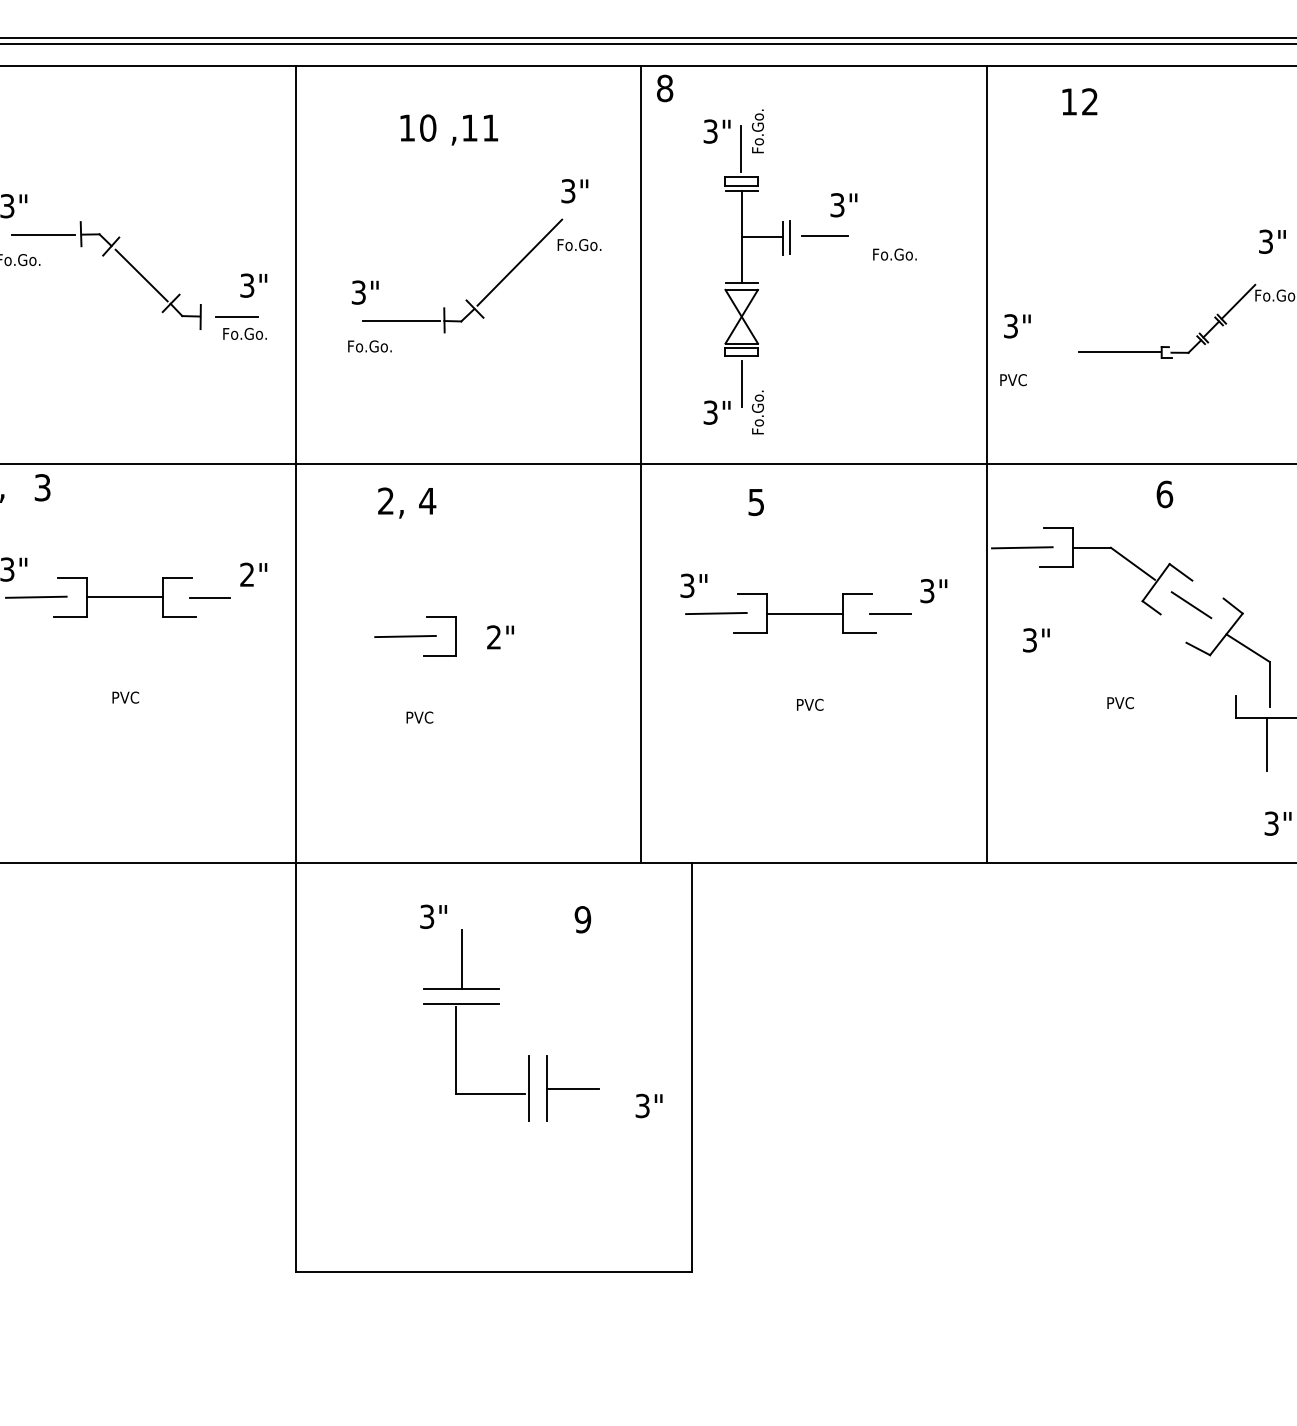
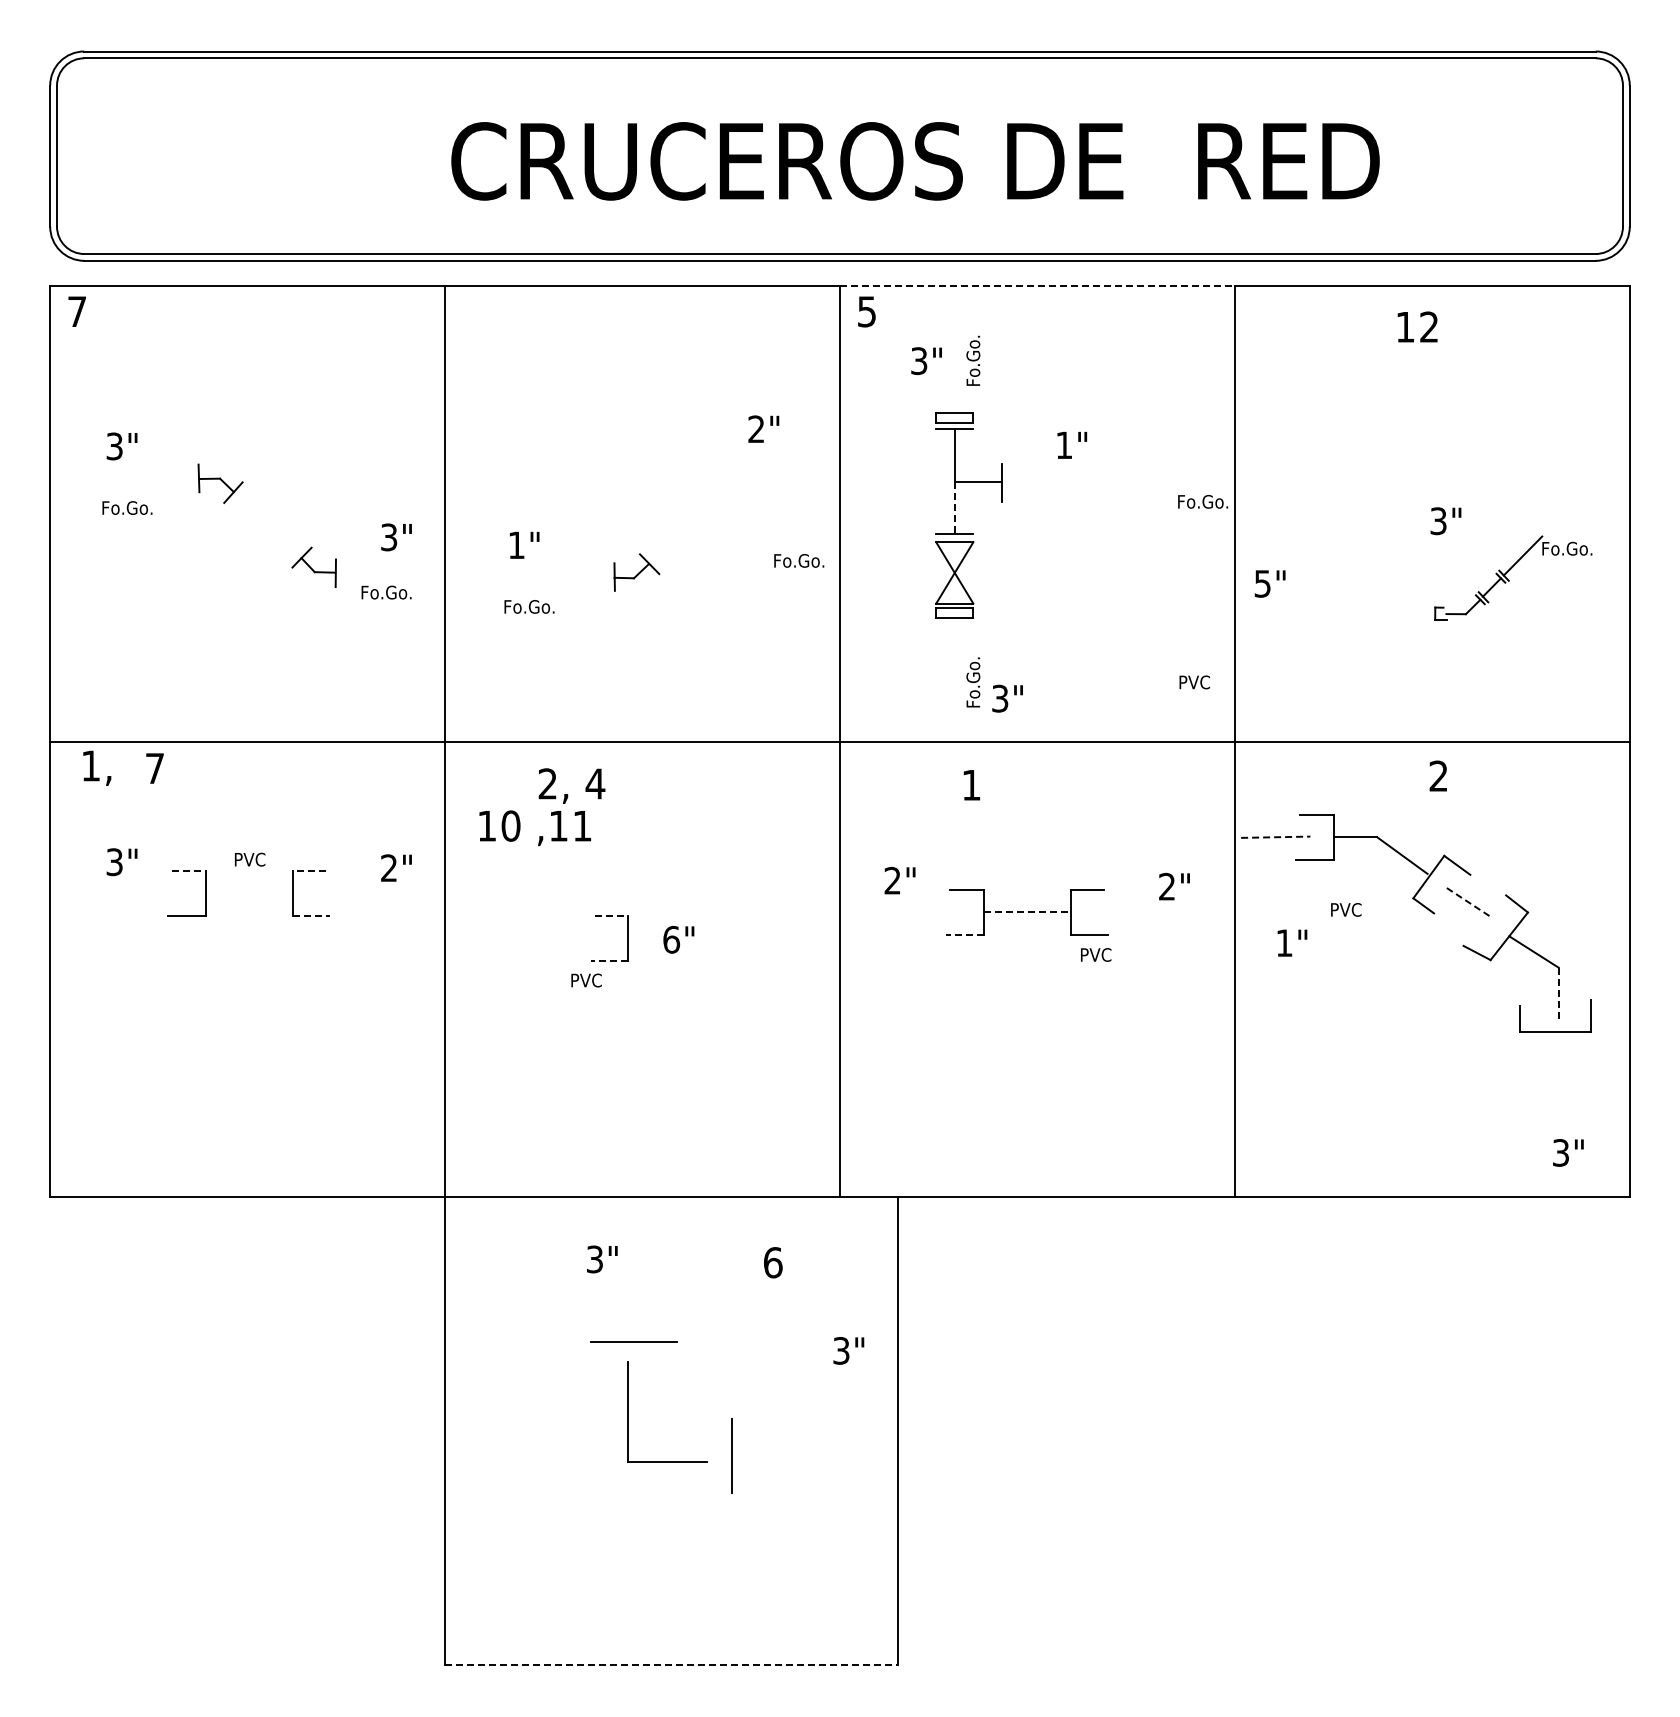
line: (814, 66) -> (1037, 286), solid -> dashed
text: (664, 88) -> (866, 311), 8 -> 5
text: (1079, 101) -> (1417, 326), moved
text: (448, 130) -> (534, 828), moved
line: (741, 148) -> (954, 380), removed
text: (568, 191) -> (756, 429), 3" -> 2"
text: (837, 205) -> (1064, 445), 3" -> 1"
line: (43, 235) -> (155, 479), removed
line: (825, 235) -> (1050, 480), removed
line: (789, 236) -> (1009, 481), removed
text: (1272, 242) -> (1445, 521), moved
text: (579, 244) -> (799, 560), moved
text: (895, 254) -> (1203, 501), moved
line: (742, 260) -> (955, 508), solid -> dashed
line: (519, 262) -> (700, 510), removed
line: (141, 275) -> (268, 525), removed
text: (358, 292) -> (516, 545), 3" -> 1"
line: (236, 316) -> (376, 572), removed
line: (401, 320) -> (565, 577), removed
text: (1010, 325) -> (1262, 583), 3" -> 5"
line: (1119, 352) -> (1387, 613), removed
text: (1013, 380) -> (1194, 682), moved
line: (741, 384) -> (954, 650), removed
text: (717, 412) -> (1007, 698), moved
text: (42, 487) -> (154, 768), 3 -> 7
text: (1164, 493) -> (1438, 775), 6 -> 2
text: (756, 502) -> (971, 785), 5 -> 1
line: (1022, 548) -> (1275, 837), solid -> dashed
line: (71, 577) -> (188, 871), solid -> dashed
line: (177, 577) -> (309, 871), solid -> dashed
text: (687, 585) -> (892, 880), 3" -> 2"
text: (927, 590) -> (1167, 886), 3" -> 2"
line: (36, 596) -> (147, 893), removed
line: (124, 596) -> (248, 893), removed
line: (210, 597) -> (346, 894), removed
line: (1191, 604) -> (1469, 902), solid -> dashed
line: (716, 613) -> (925, 912), removed
line: (805, 613) -> (1027, 912), solid -> dashed
line: (890, 614) -> (1124, 913), removed
line: (179, 617) -> (311, 916), solid -> dashed
line: (441, 617) -> (611, 916), solid -> dashed
line: (750, 632) -> (964, 934), solid -> dashed
line: (404, 636) -> (569, 938), removed
text: (494, 637) -> (671, 939), 2" -> 6"
text: (1029, 640) -> (1284, 943), 3" -> 1"
line: (439, 656) -> (609, 961), solid -> dashed
line: (1269, 684) -> (1558, 993), solid -> dashed
text: (126, 697) -> (250, 859), moved
text: (1120, 702) -> (1346, 909), moved
text: (810, 704) -> (1096, 954), moved
text: (419, 717) -> (586, 980), moved
line: (1266, 744) -> (1555, 1062), removed
text: (582, 919) -> (772, 1262), 9 -> 6
line: (461, 959) -> (634, 1308), removed
line: (461, 1003) -> (634, 1358), removed
line: (529, 1088) -> (711, 1455), removed
line: (572, 1088) -> (761, 1455), removed
text: (648, 1105) -> (848, 1350), moved
line: (494, 1271) -> (671, 1665), solid -> dashed

